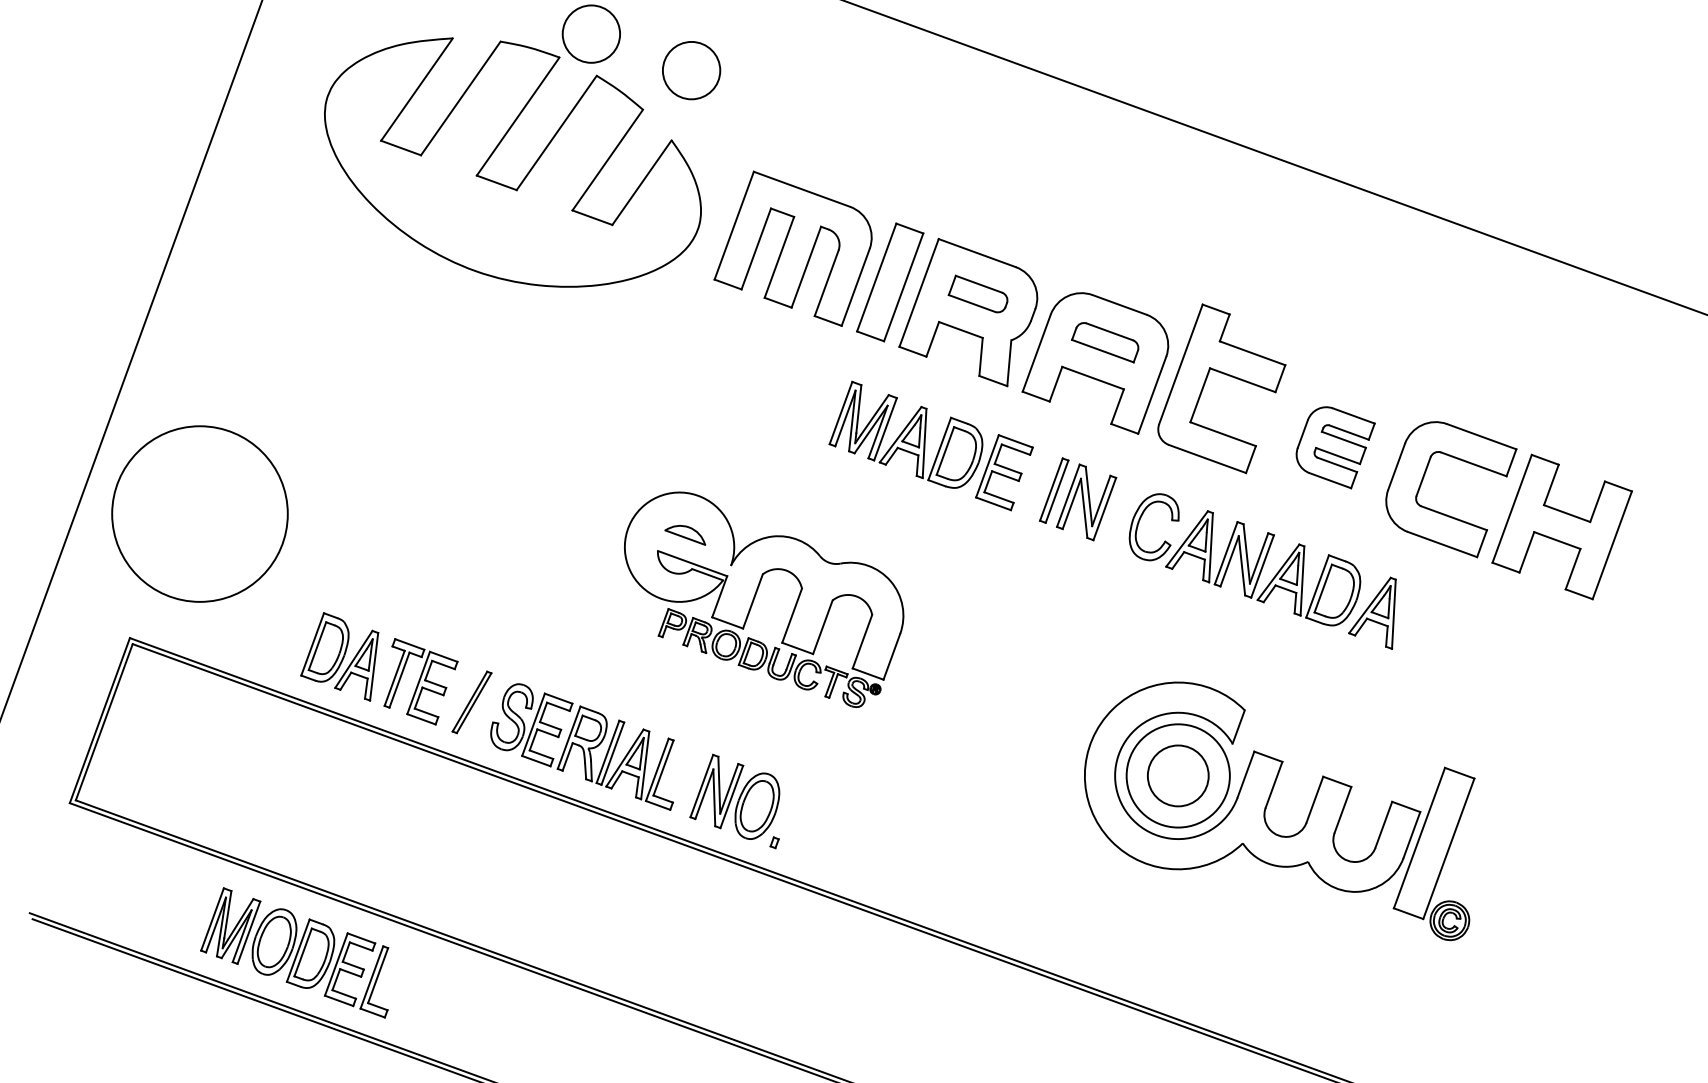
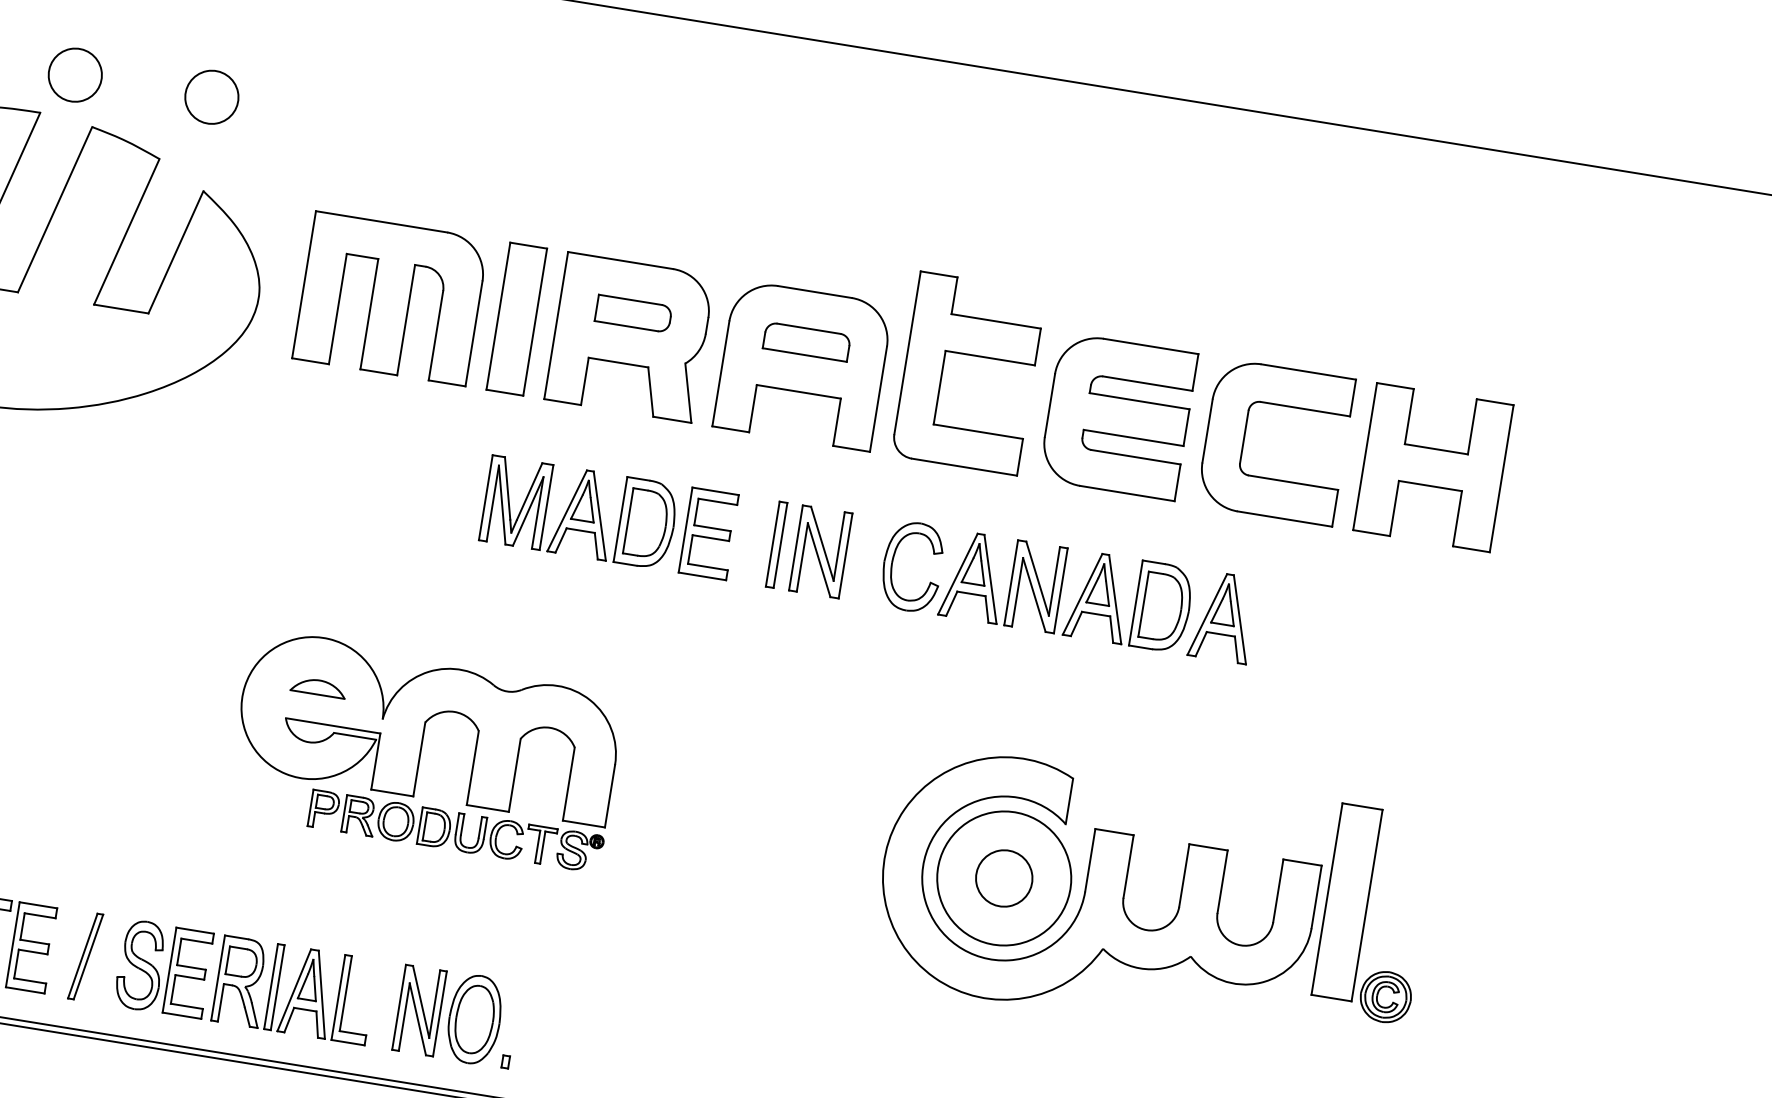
circle: (590, 33) -> (73, 74), size x0.71
circle: (691, 70) -> (211, 97), size x0.71
part: (1335, 447) -> (1124, 421), size x1.67
circle: (1178, 775) -> (1004, 877), size x0.71

